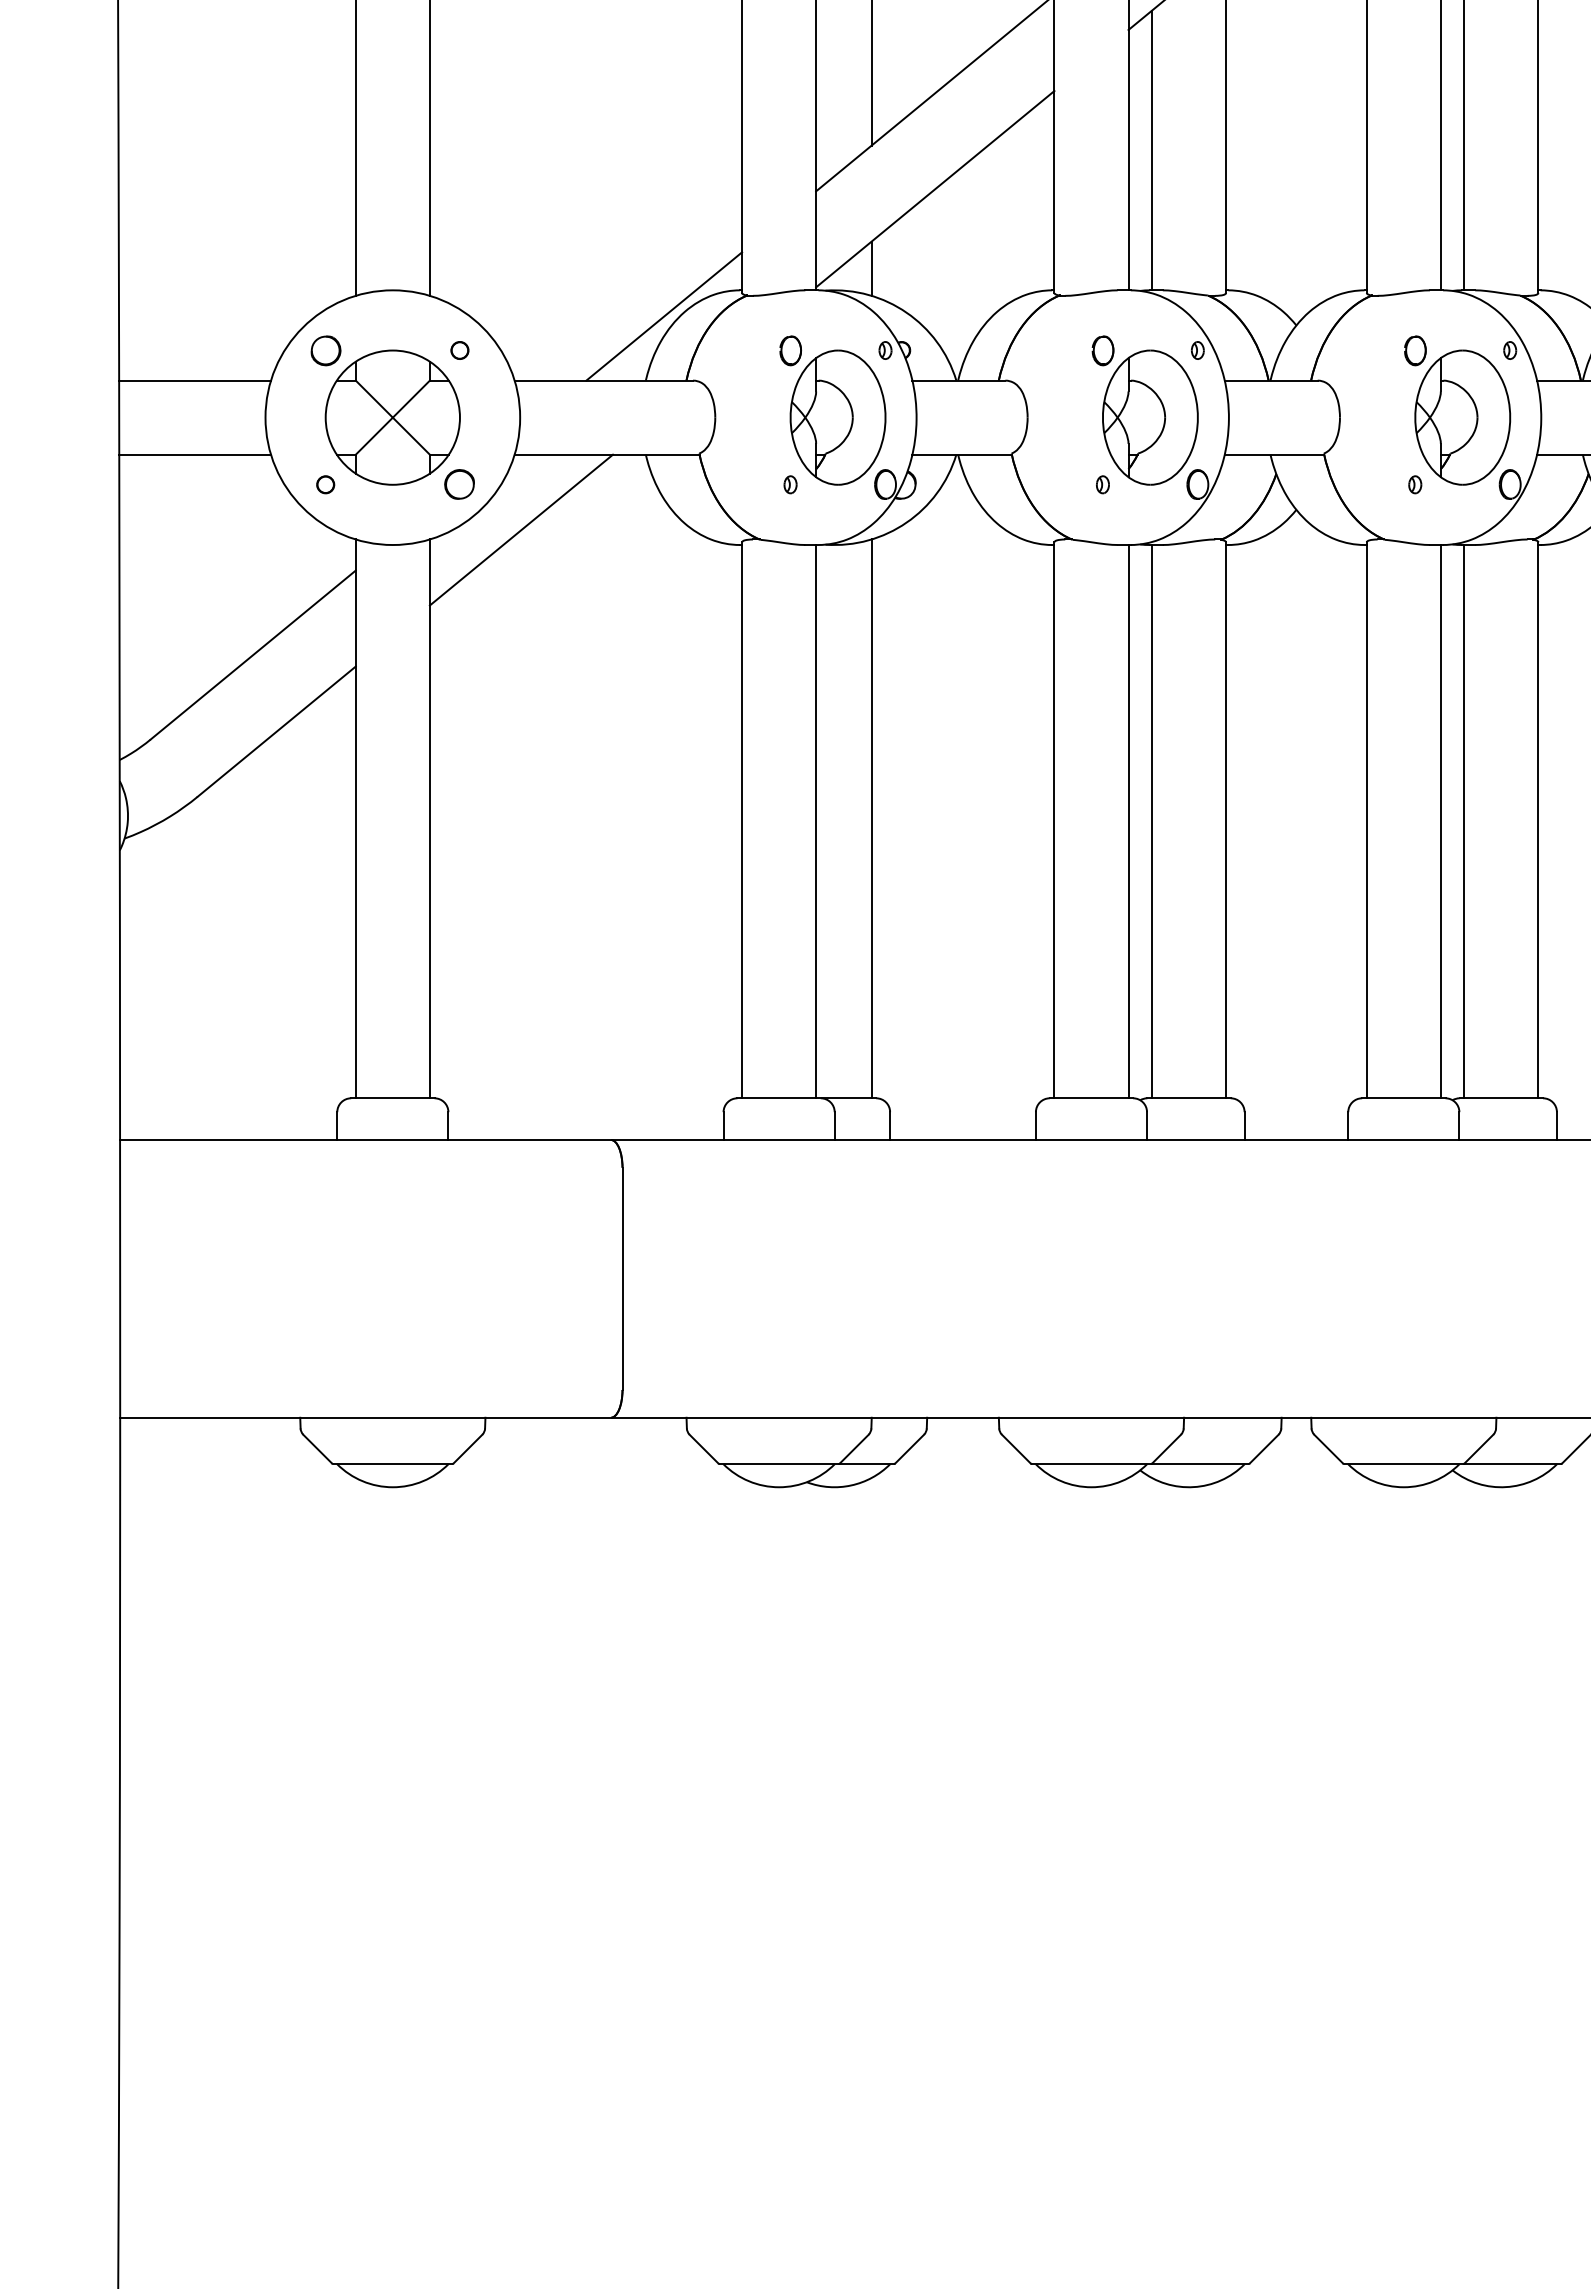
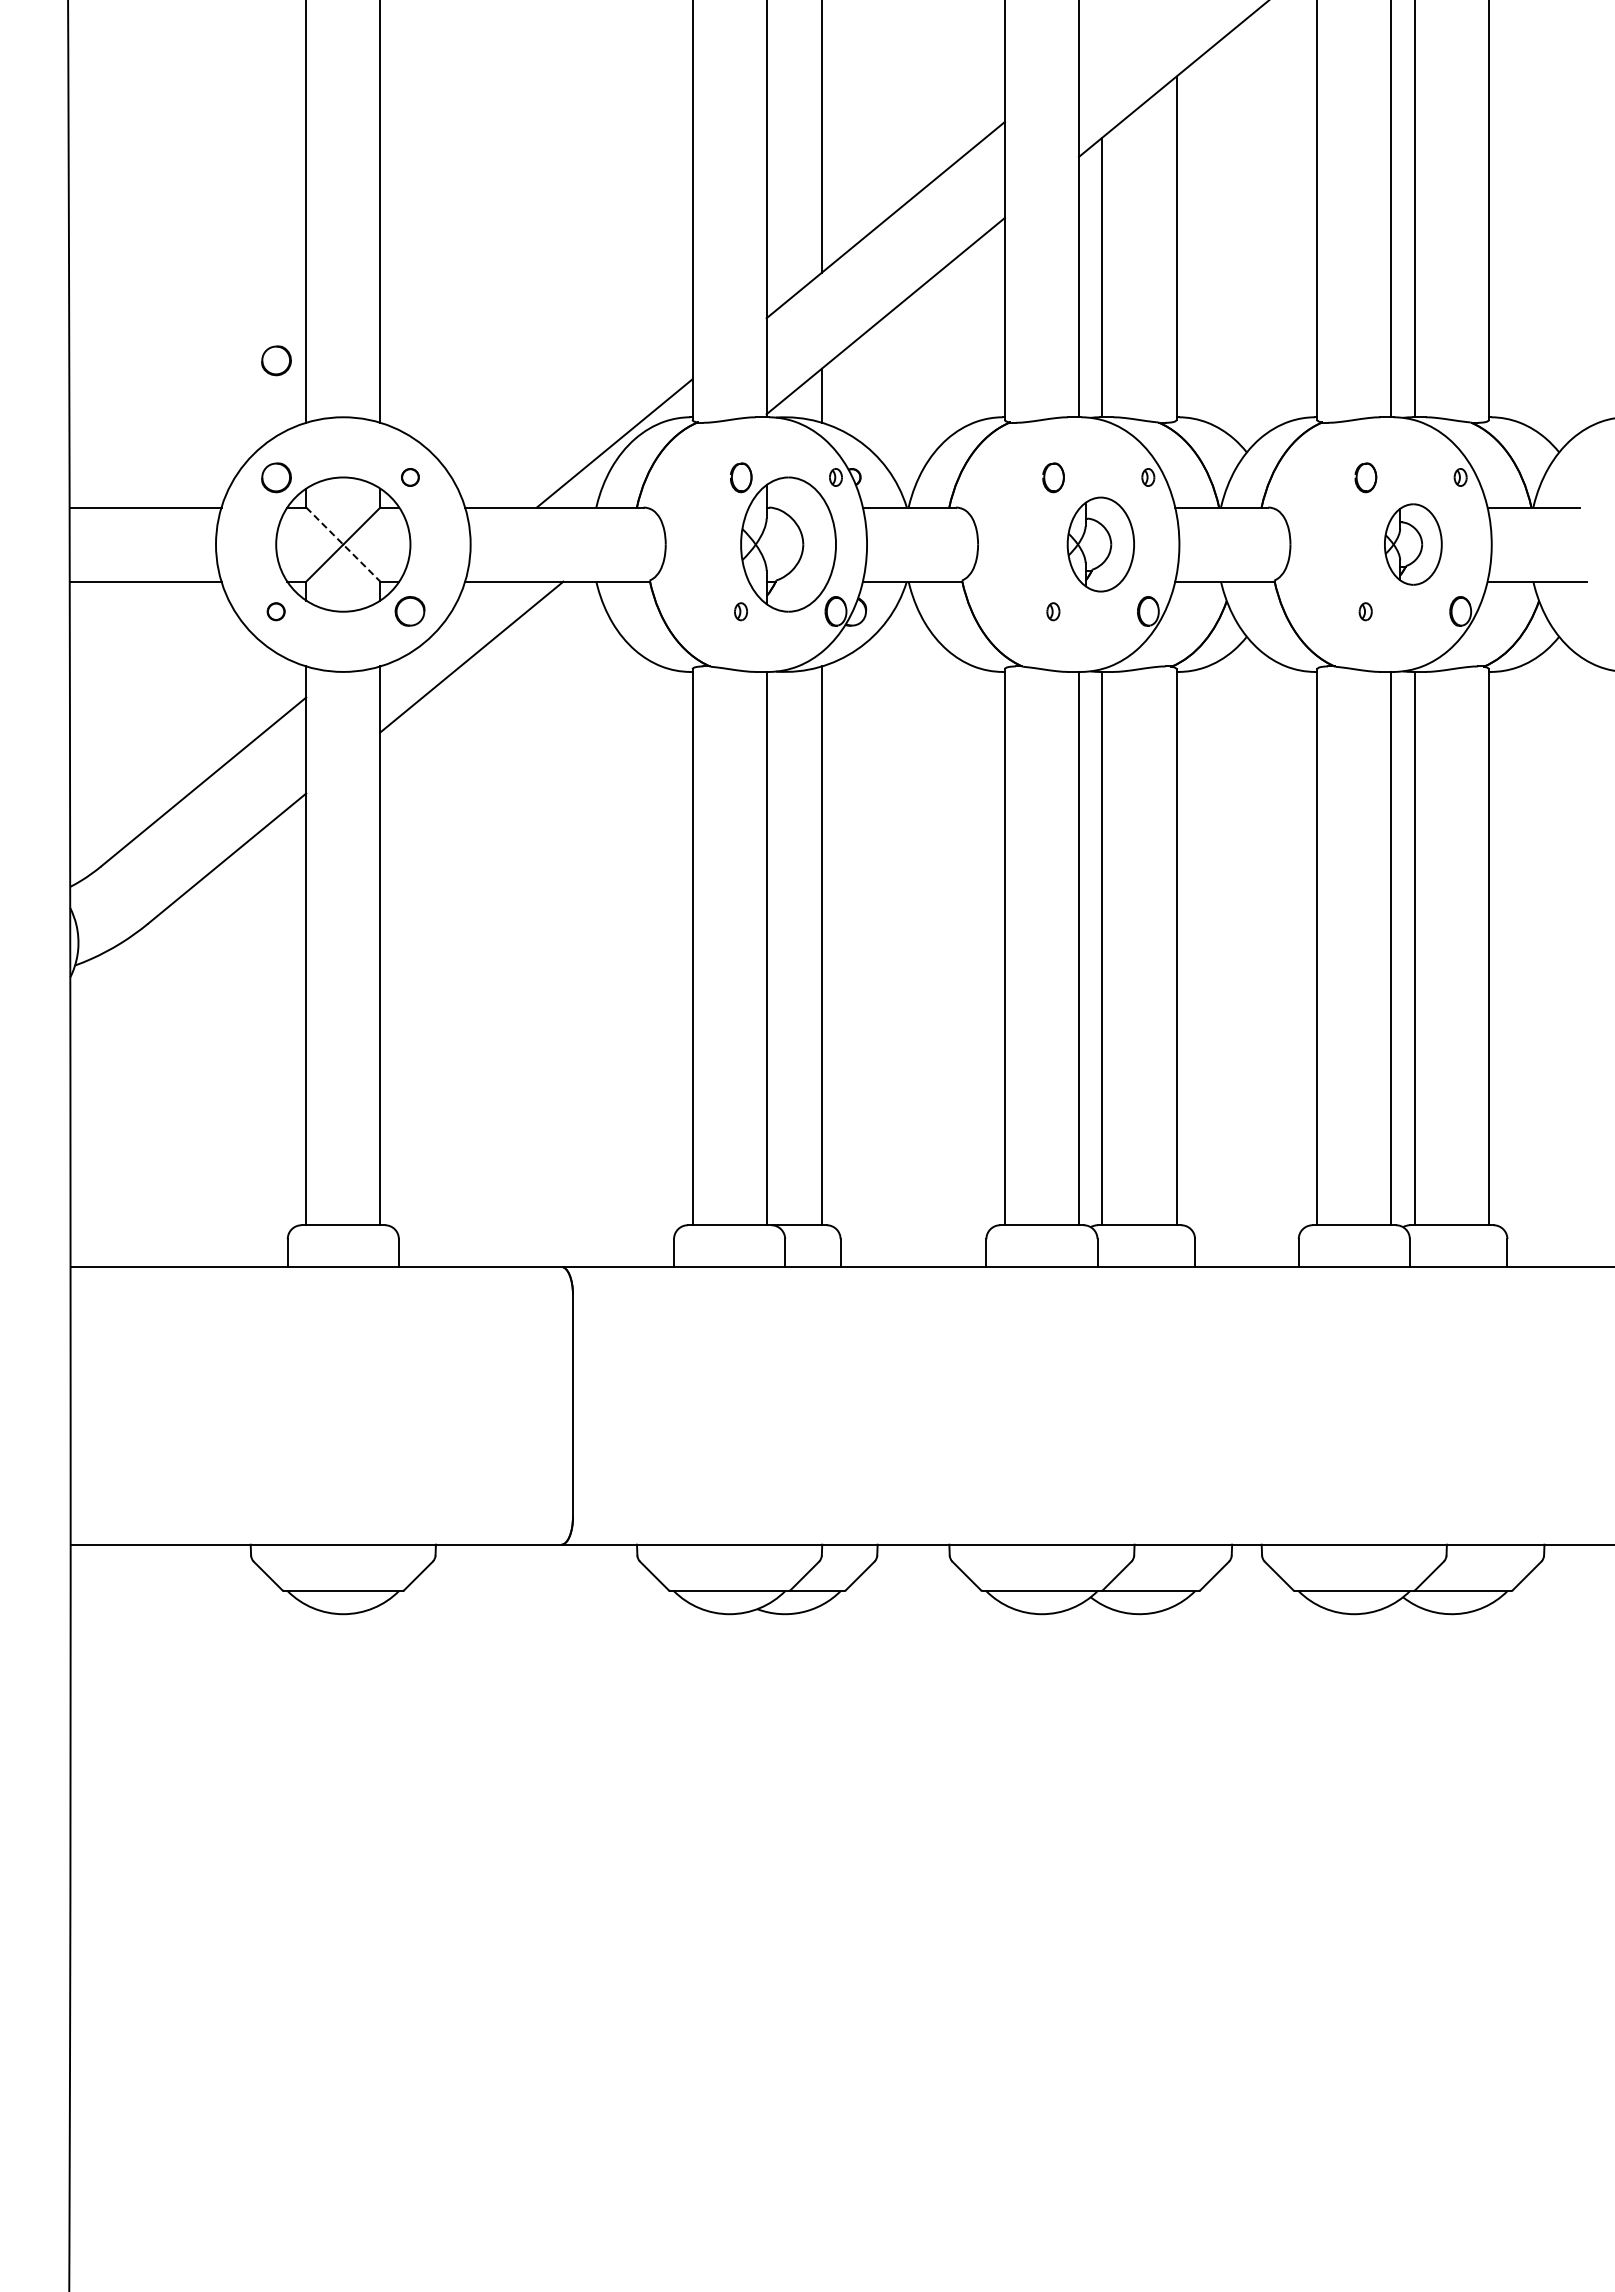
part: (326, 233) -> (276, 360), added
line: (393, 417) -> (343, 544), solid -> dashed
part: (1150, 417) -> (1100, 544), size x0.7
part: (1463, 417) -> (1413, 544), size x0.6

